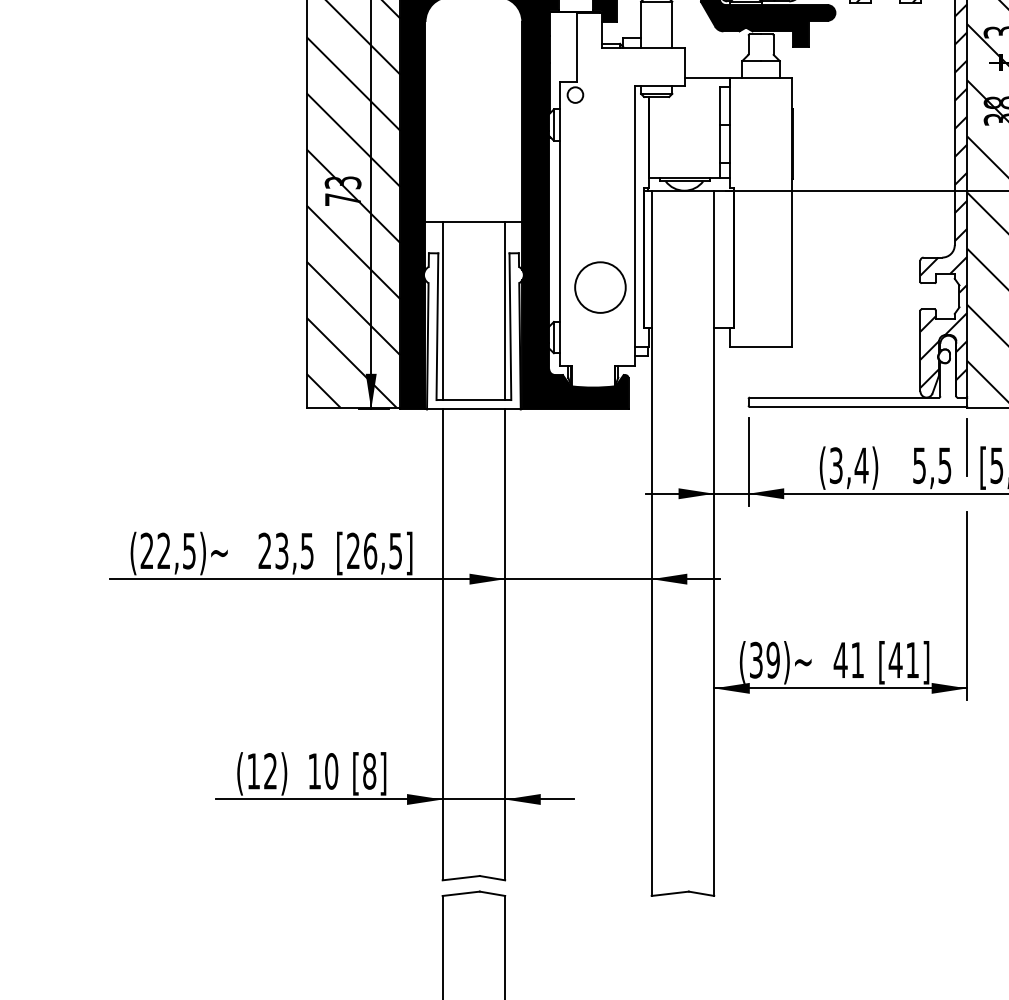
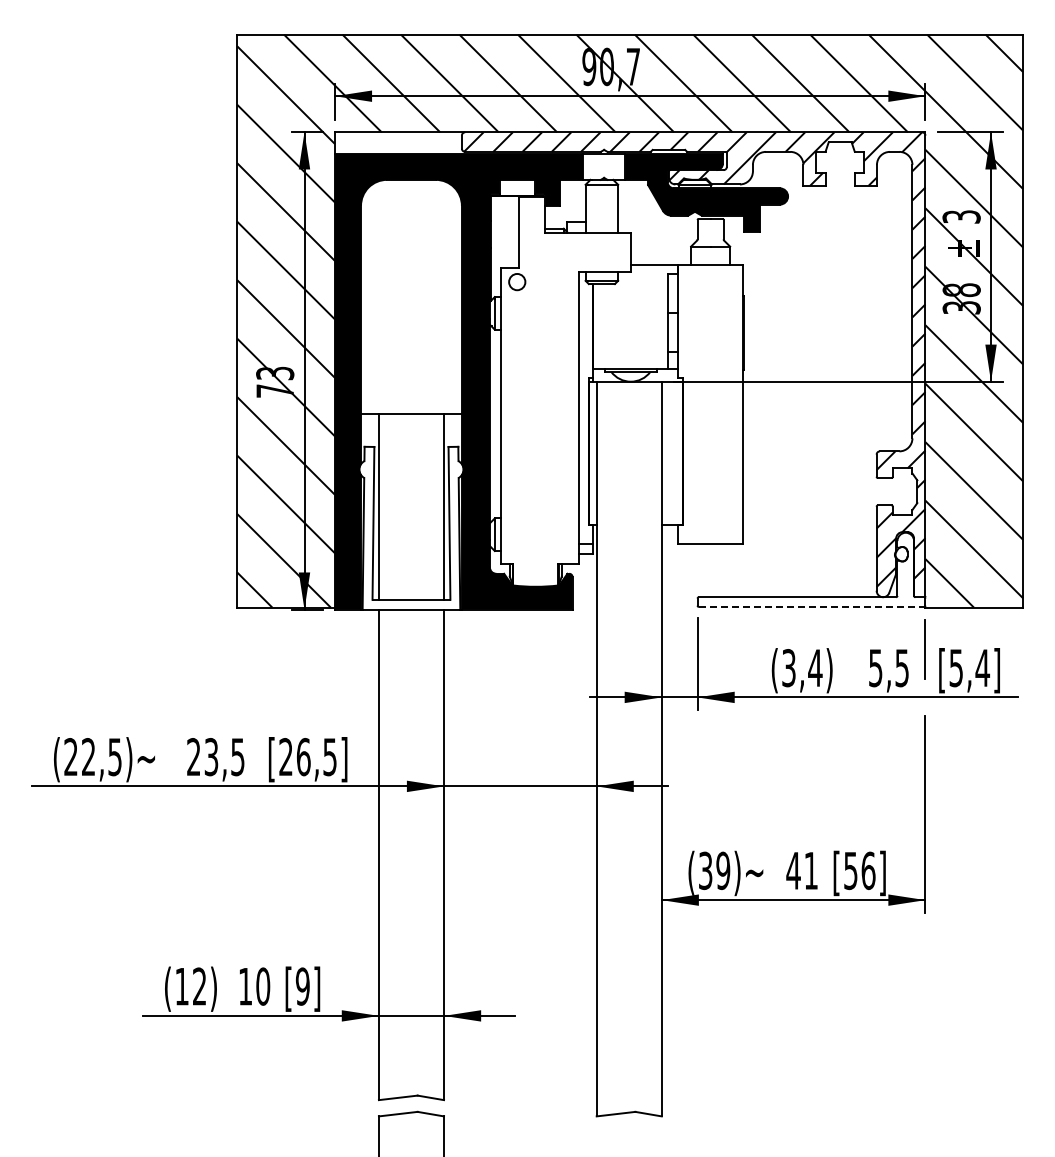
circle: (600, 287) -> (543, 482), removed
line: (857, 406) -> (811, 606), solid -> dashed
text: (903, 659) -> (859, 870), [41] -> [56]
text: (369, 771) -> (302, 986), [8] -> [9]

